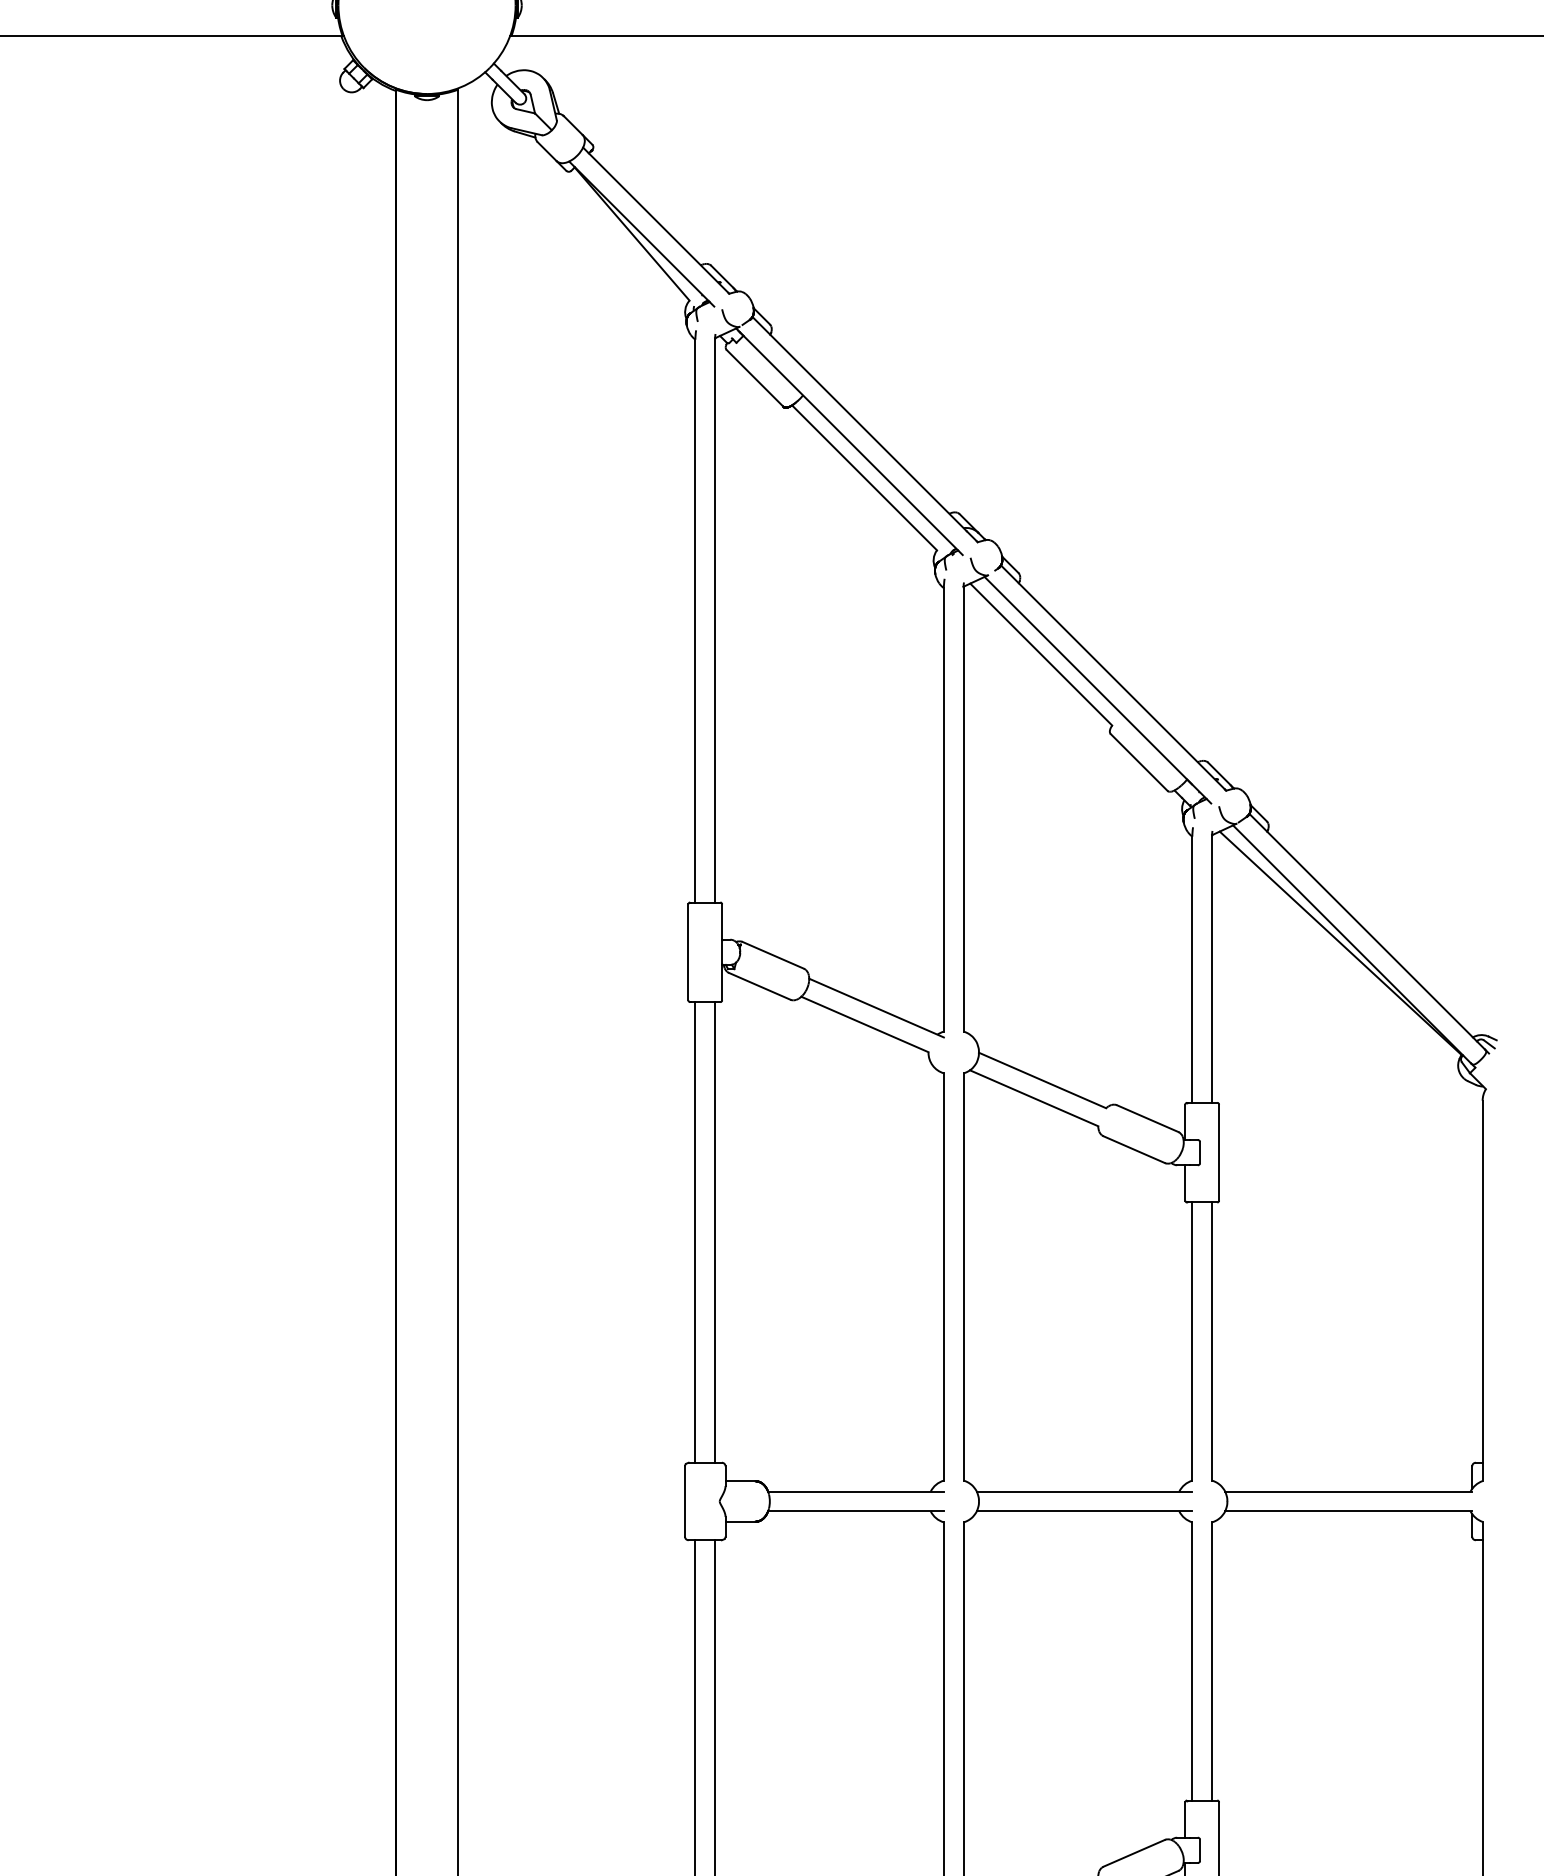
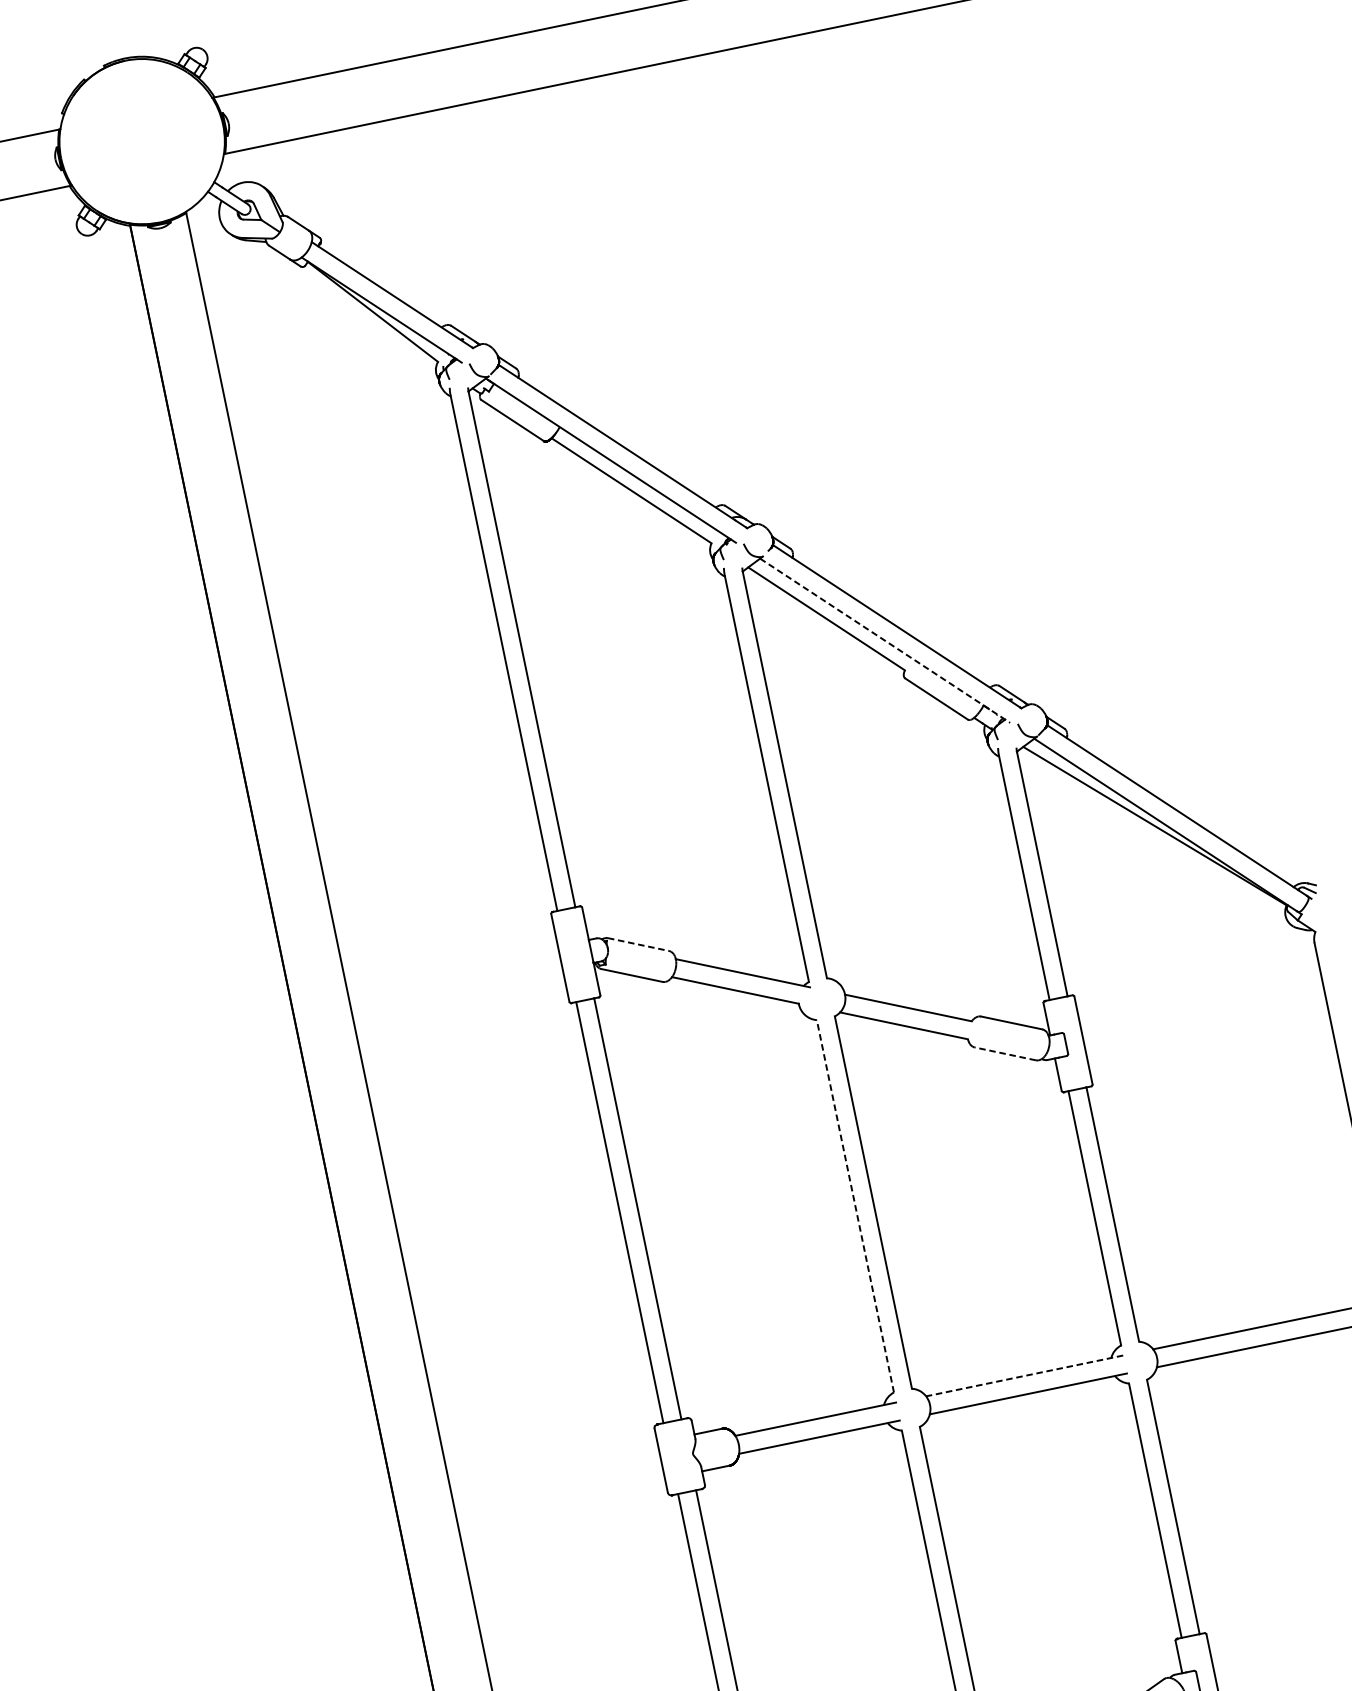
line: (1098, 690) -> (885, 640), solid -> dashed
line: (773, 955) -> (638, 944), solid -> dashed
line: (1133, 1149) -> (1004, 1053), solid -> dashed
line: (943, 1276) -> (854, 1205), solid -> dashed
line: (1084, 1491) -> (1024, 1375), solid -> dashed

